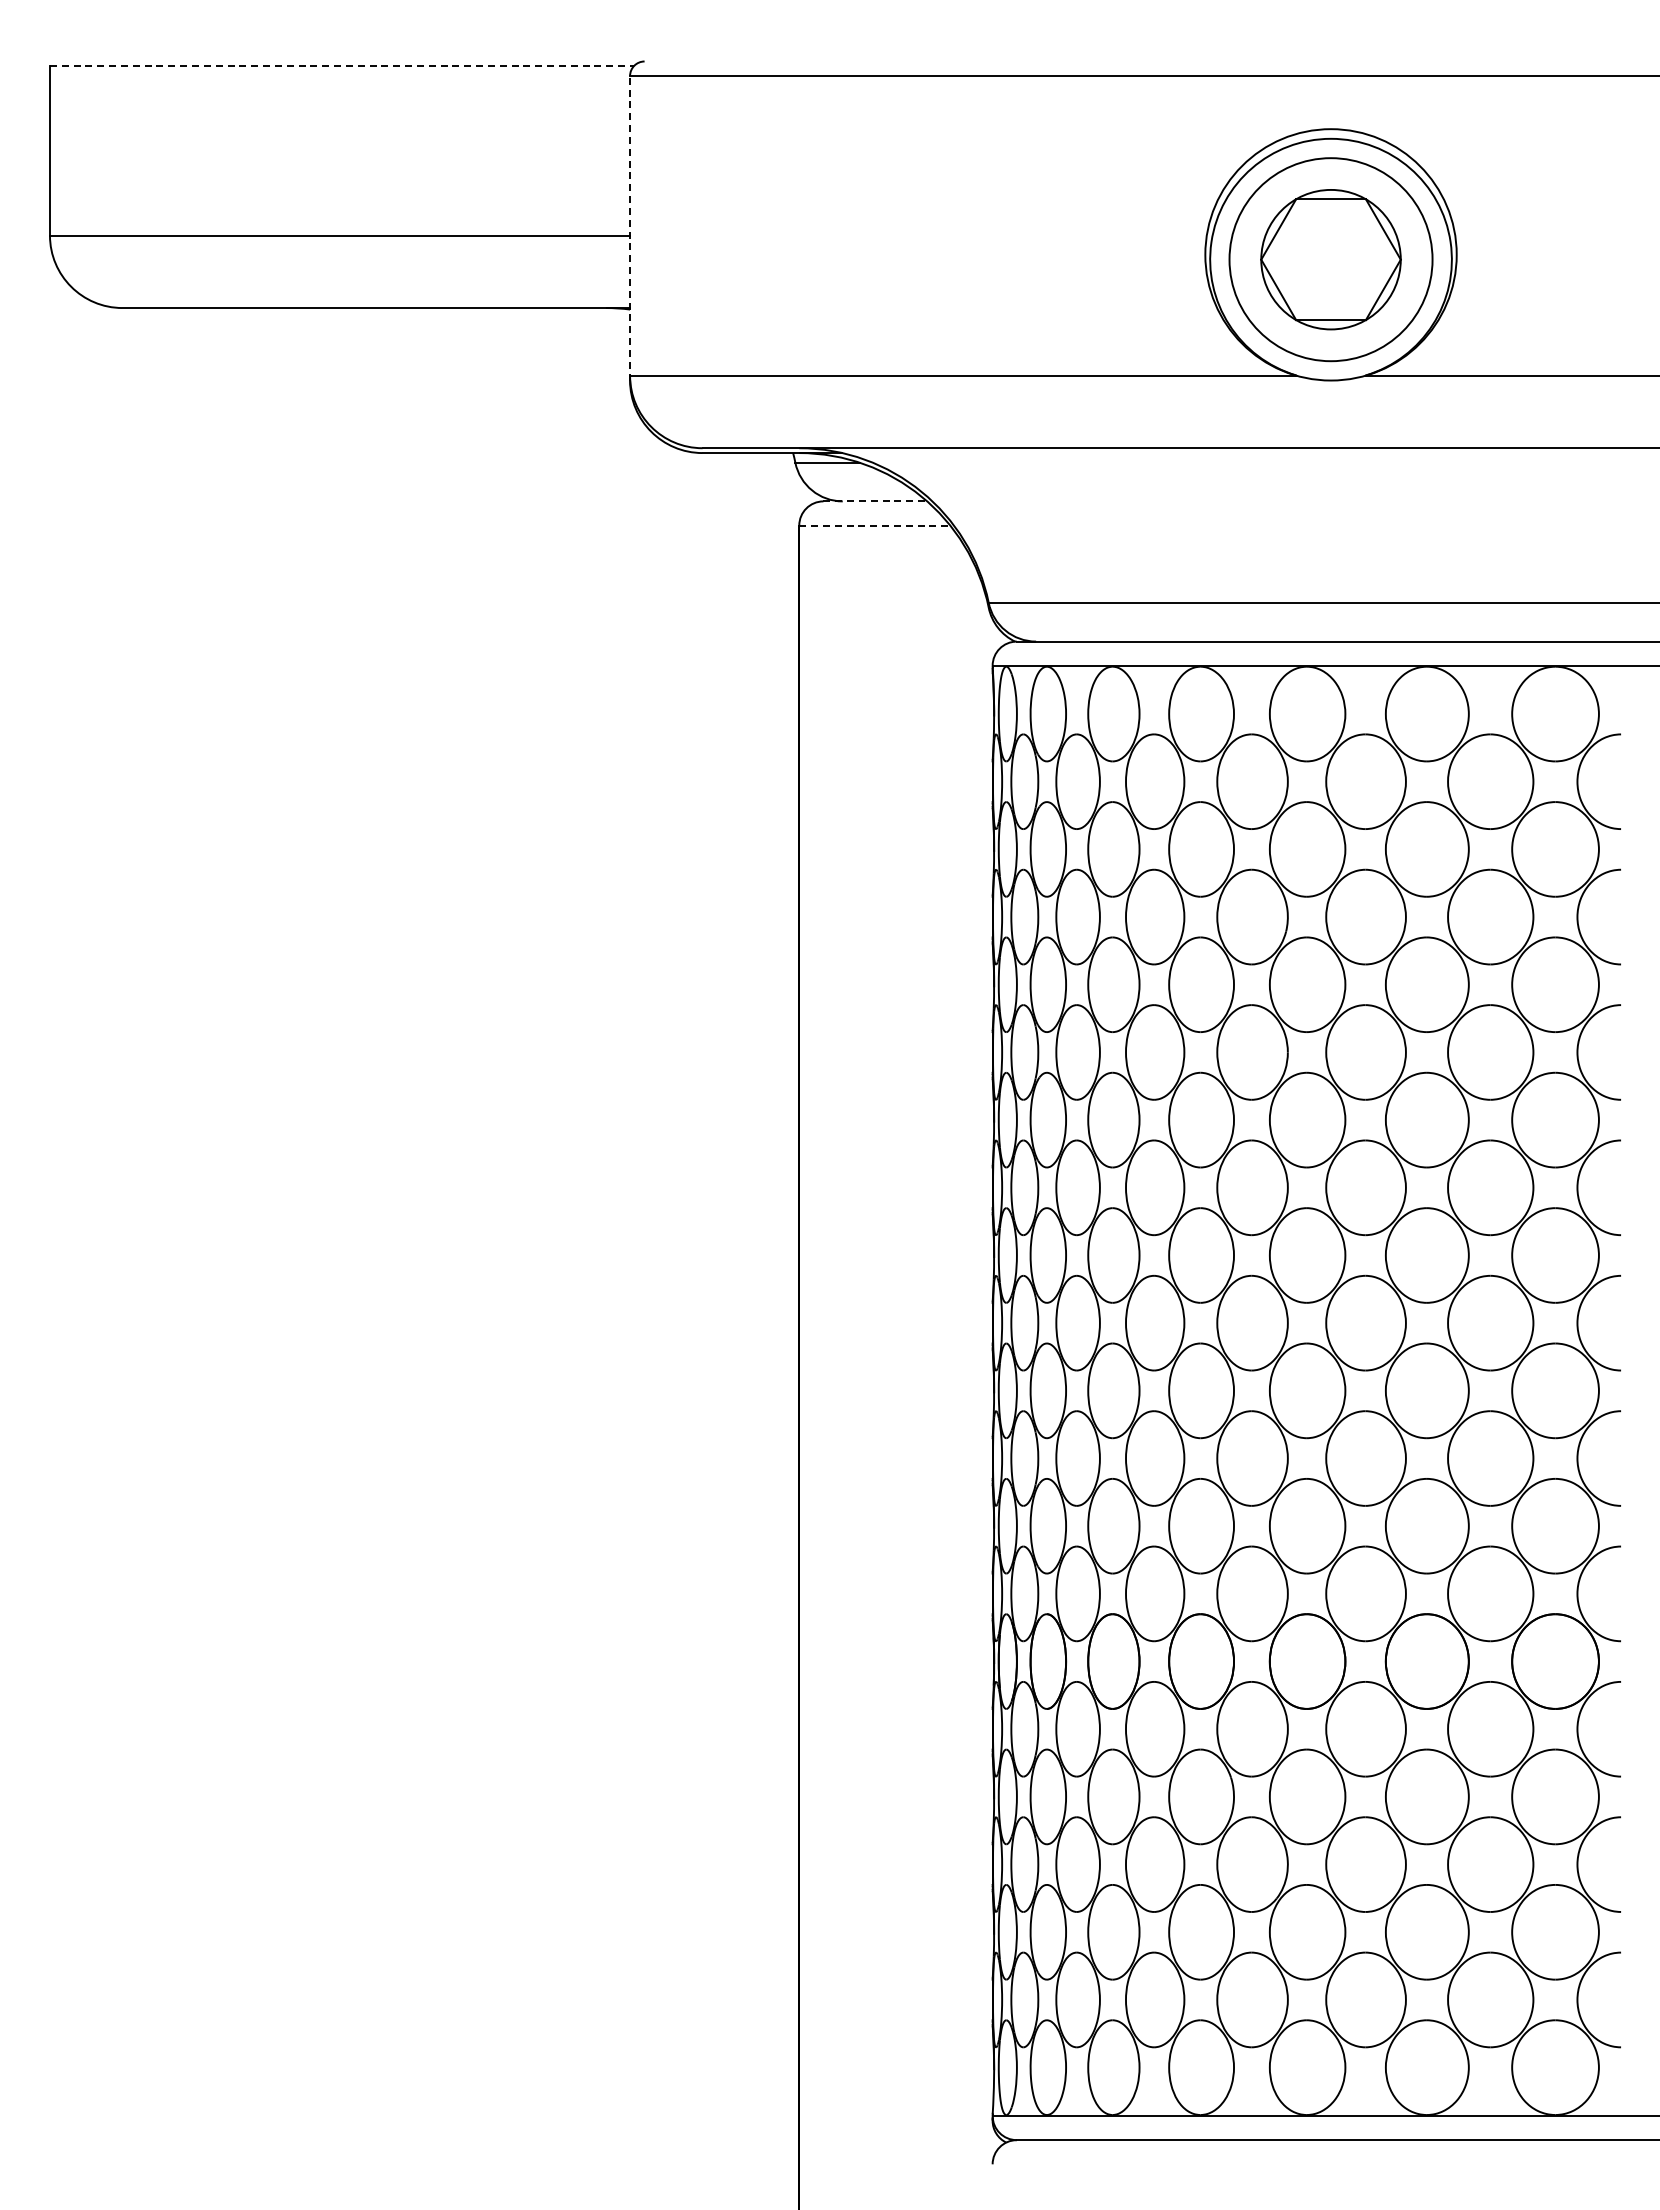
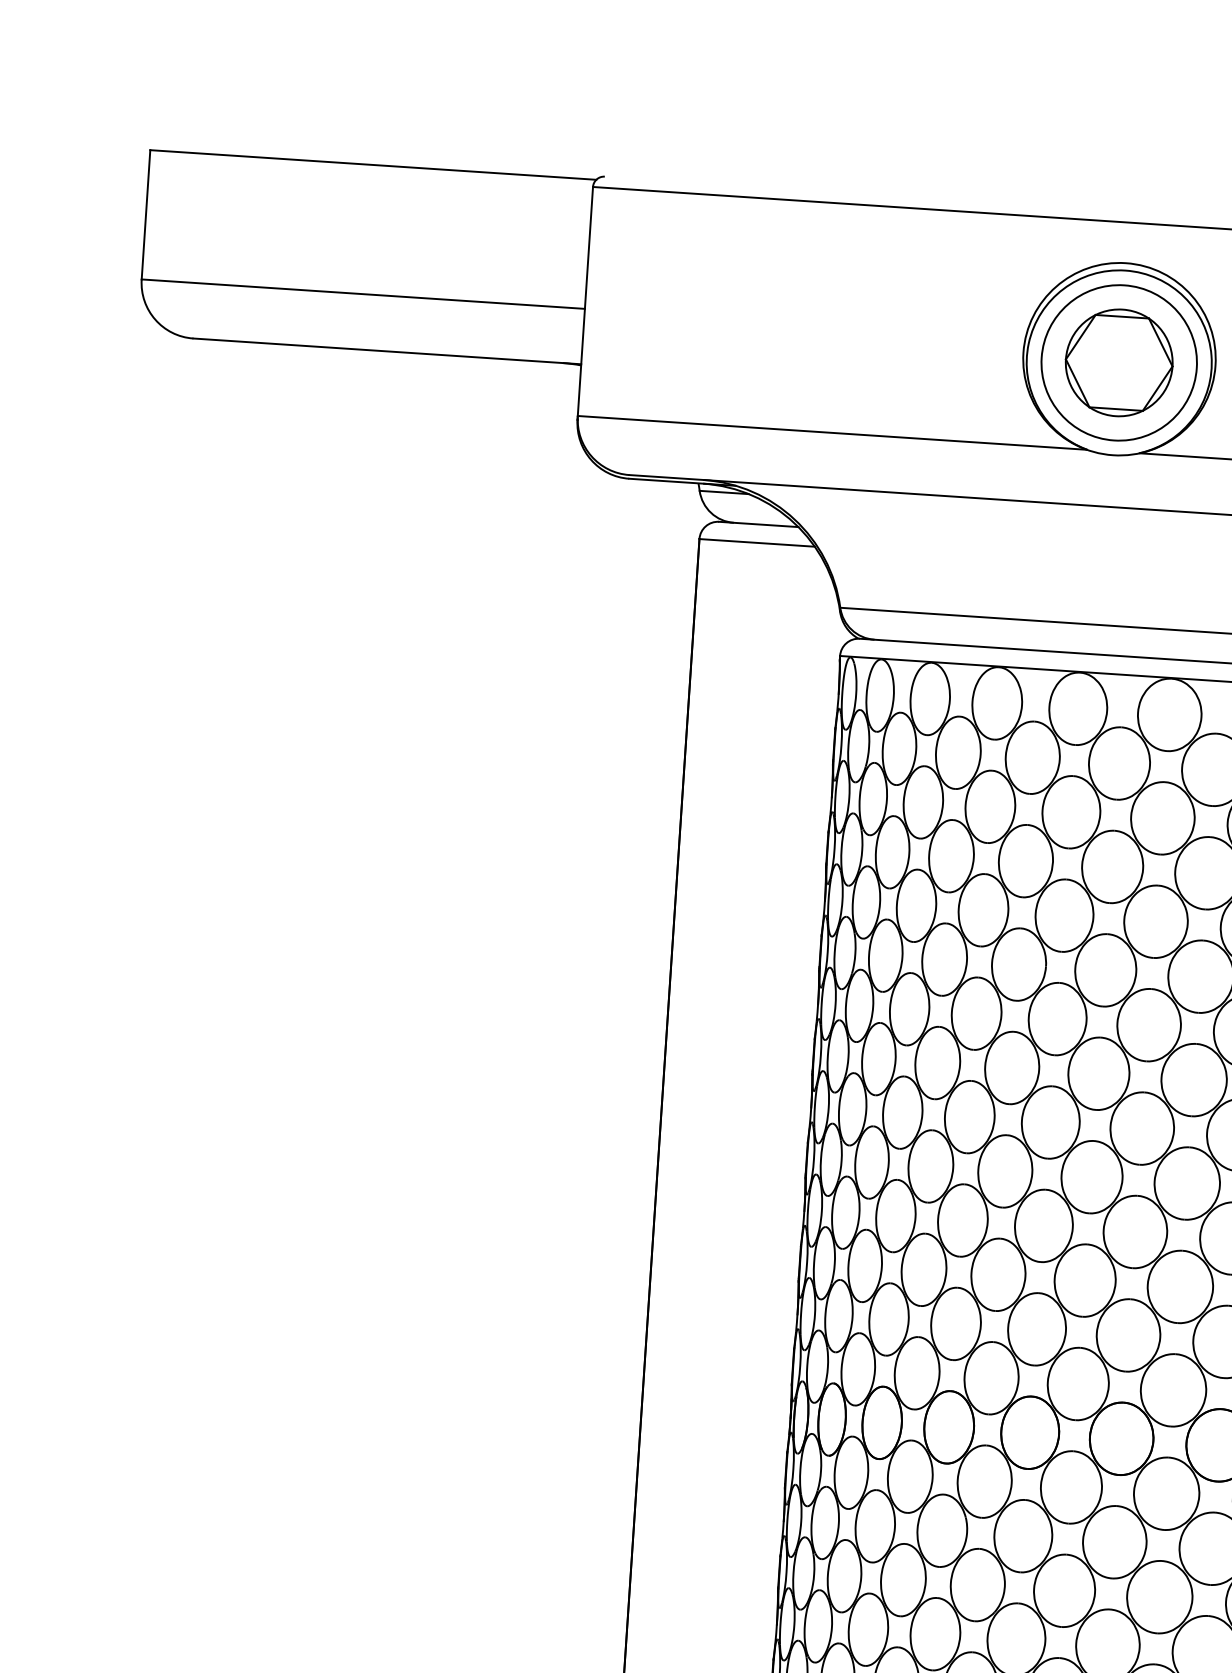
line: (341, 66) -> (373, 165), dashed -> solid
line: (630, 227) -> (585, 302), dashed -> solid
line: (875, 501) -> (758, 524), dashed -> solid
line: (875, 525) -> (757, 542), dashed -> solid

